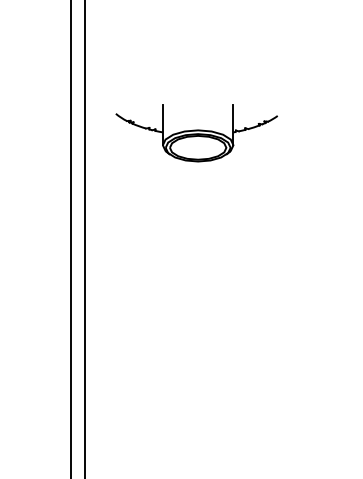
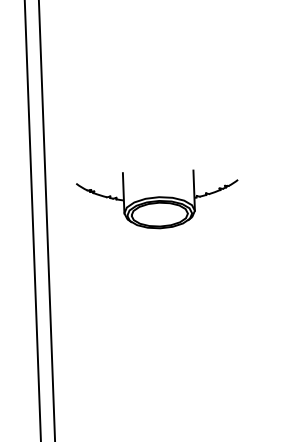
part: (196, 133) -> (157, 200), moved

